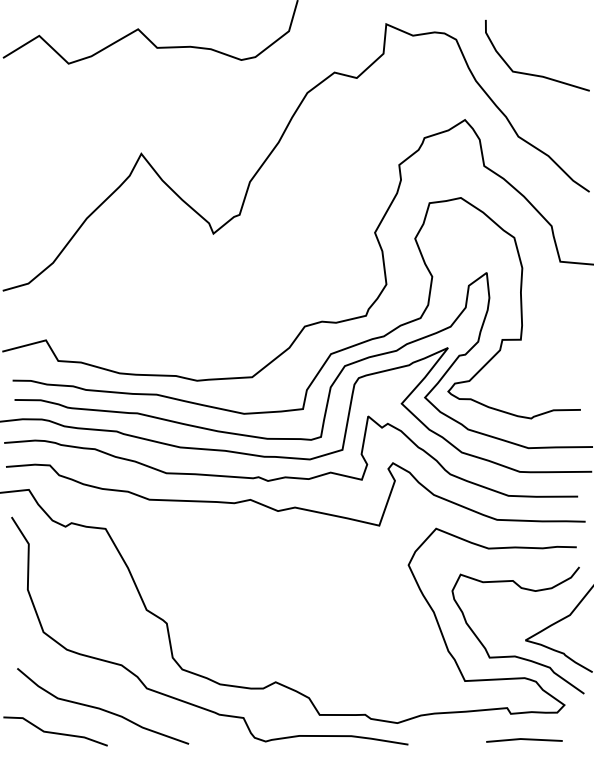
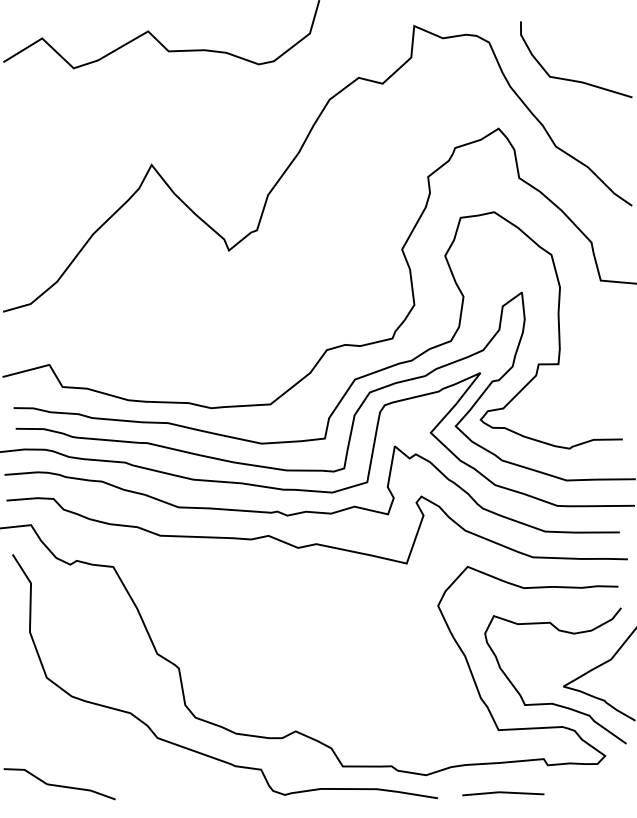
curve: (102, 708) -> (109, 759), removed
line: (524, 740) -> (503, 793), moved

